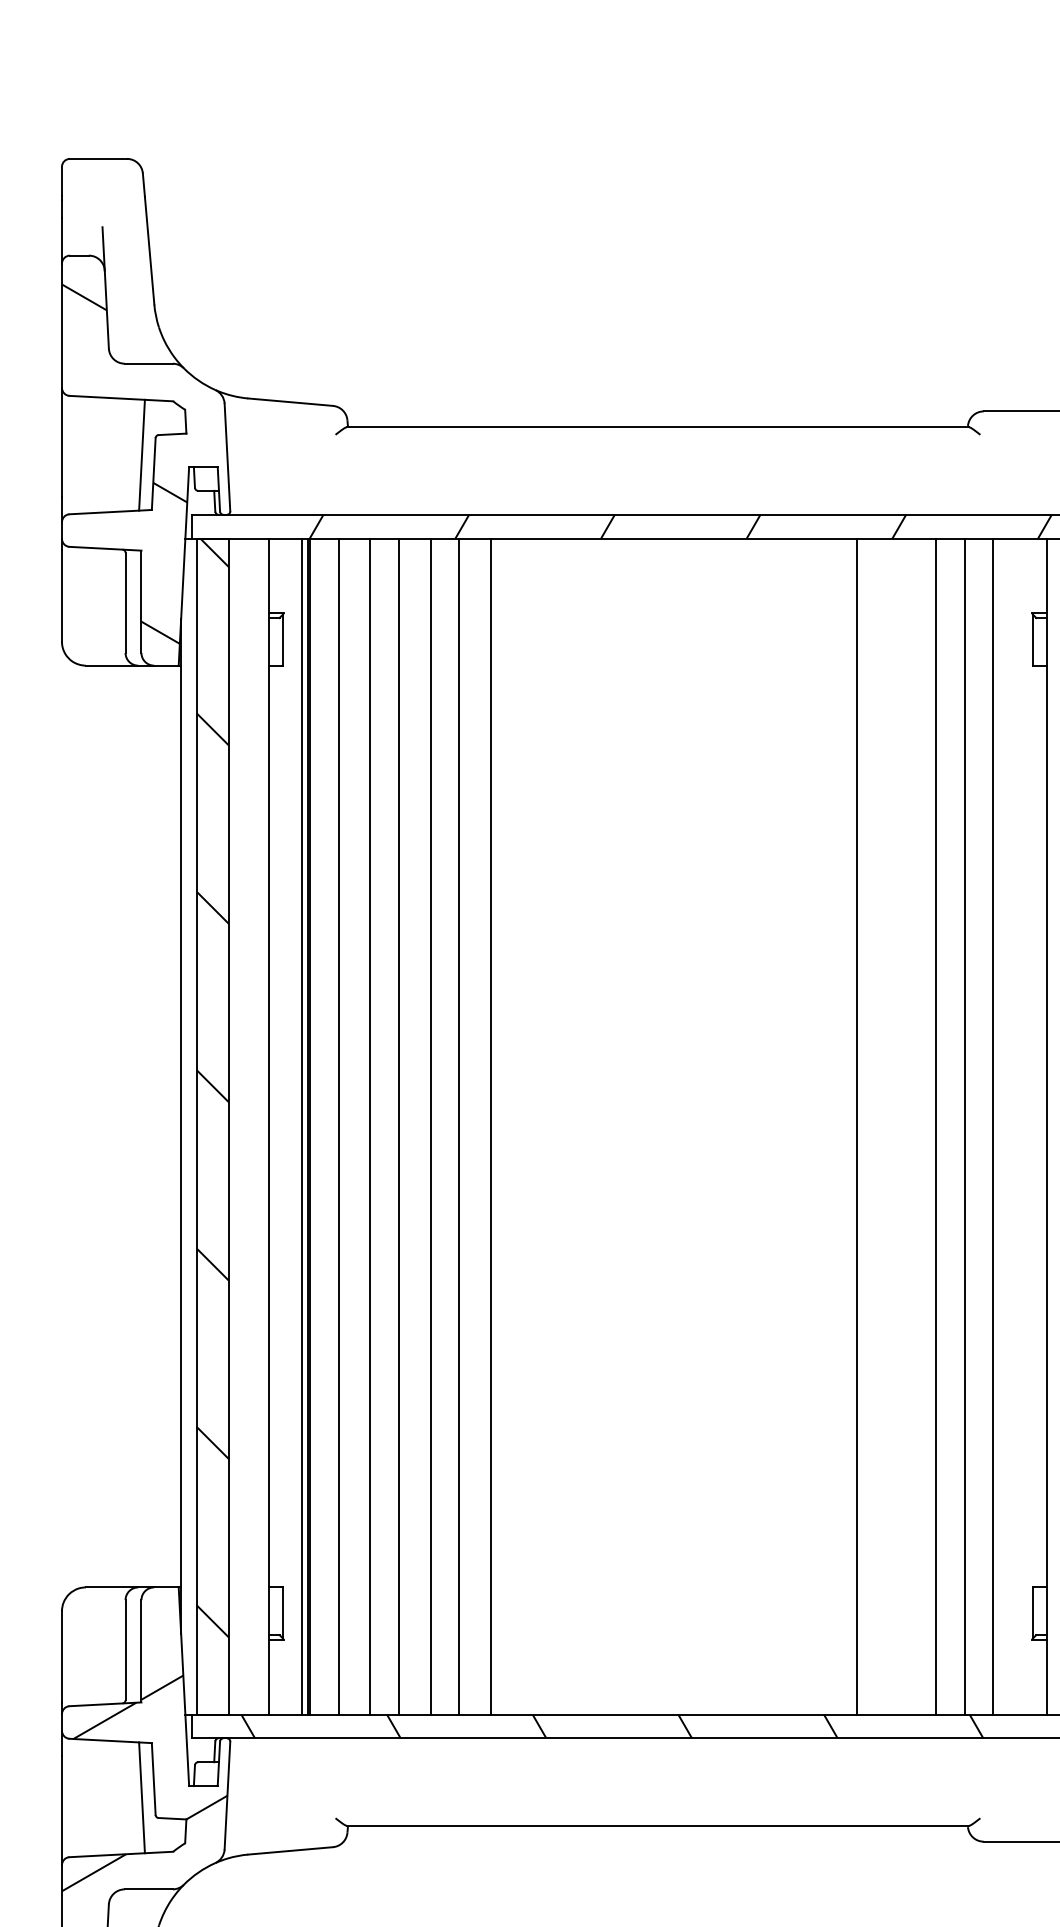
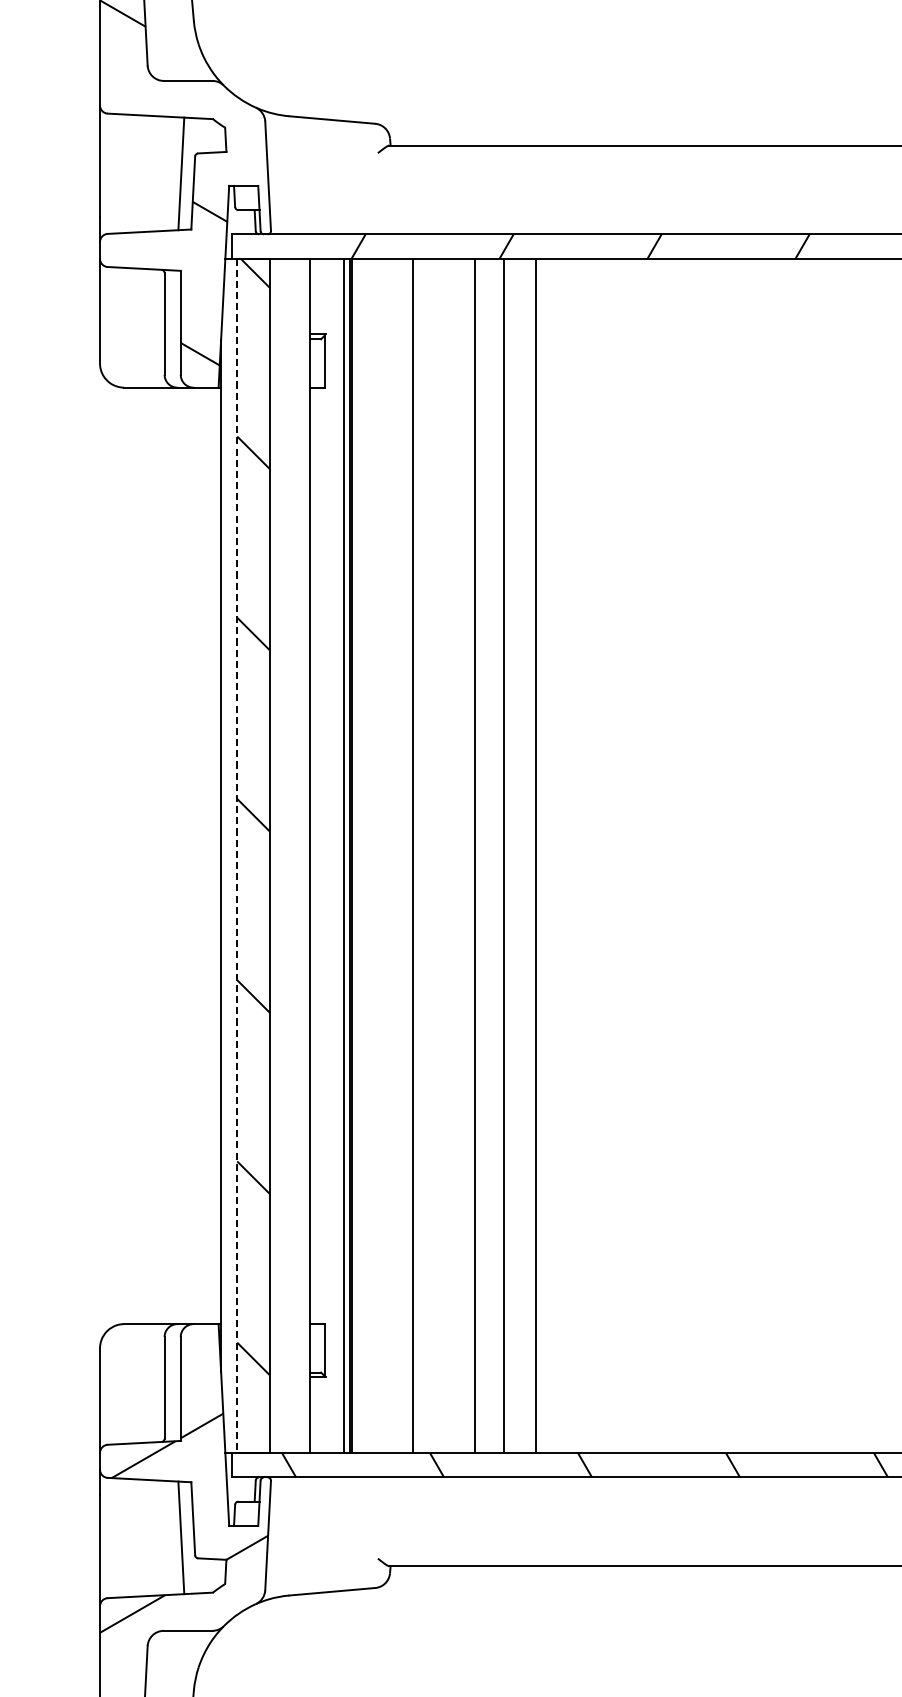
line: (338, 1126) -> (380, 855), removed
line: (398, 1126) -> (441, 855), removed
line: (197, 1127) -> (237, 856), solid -> dashed

